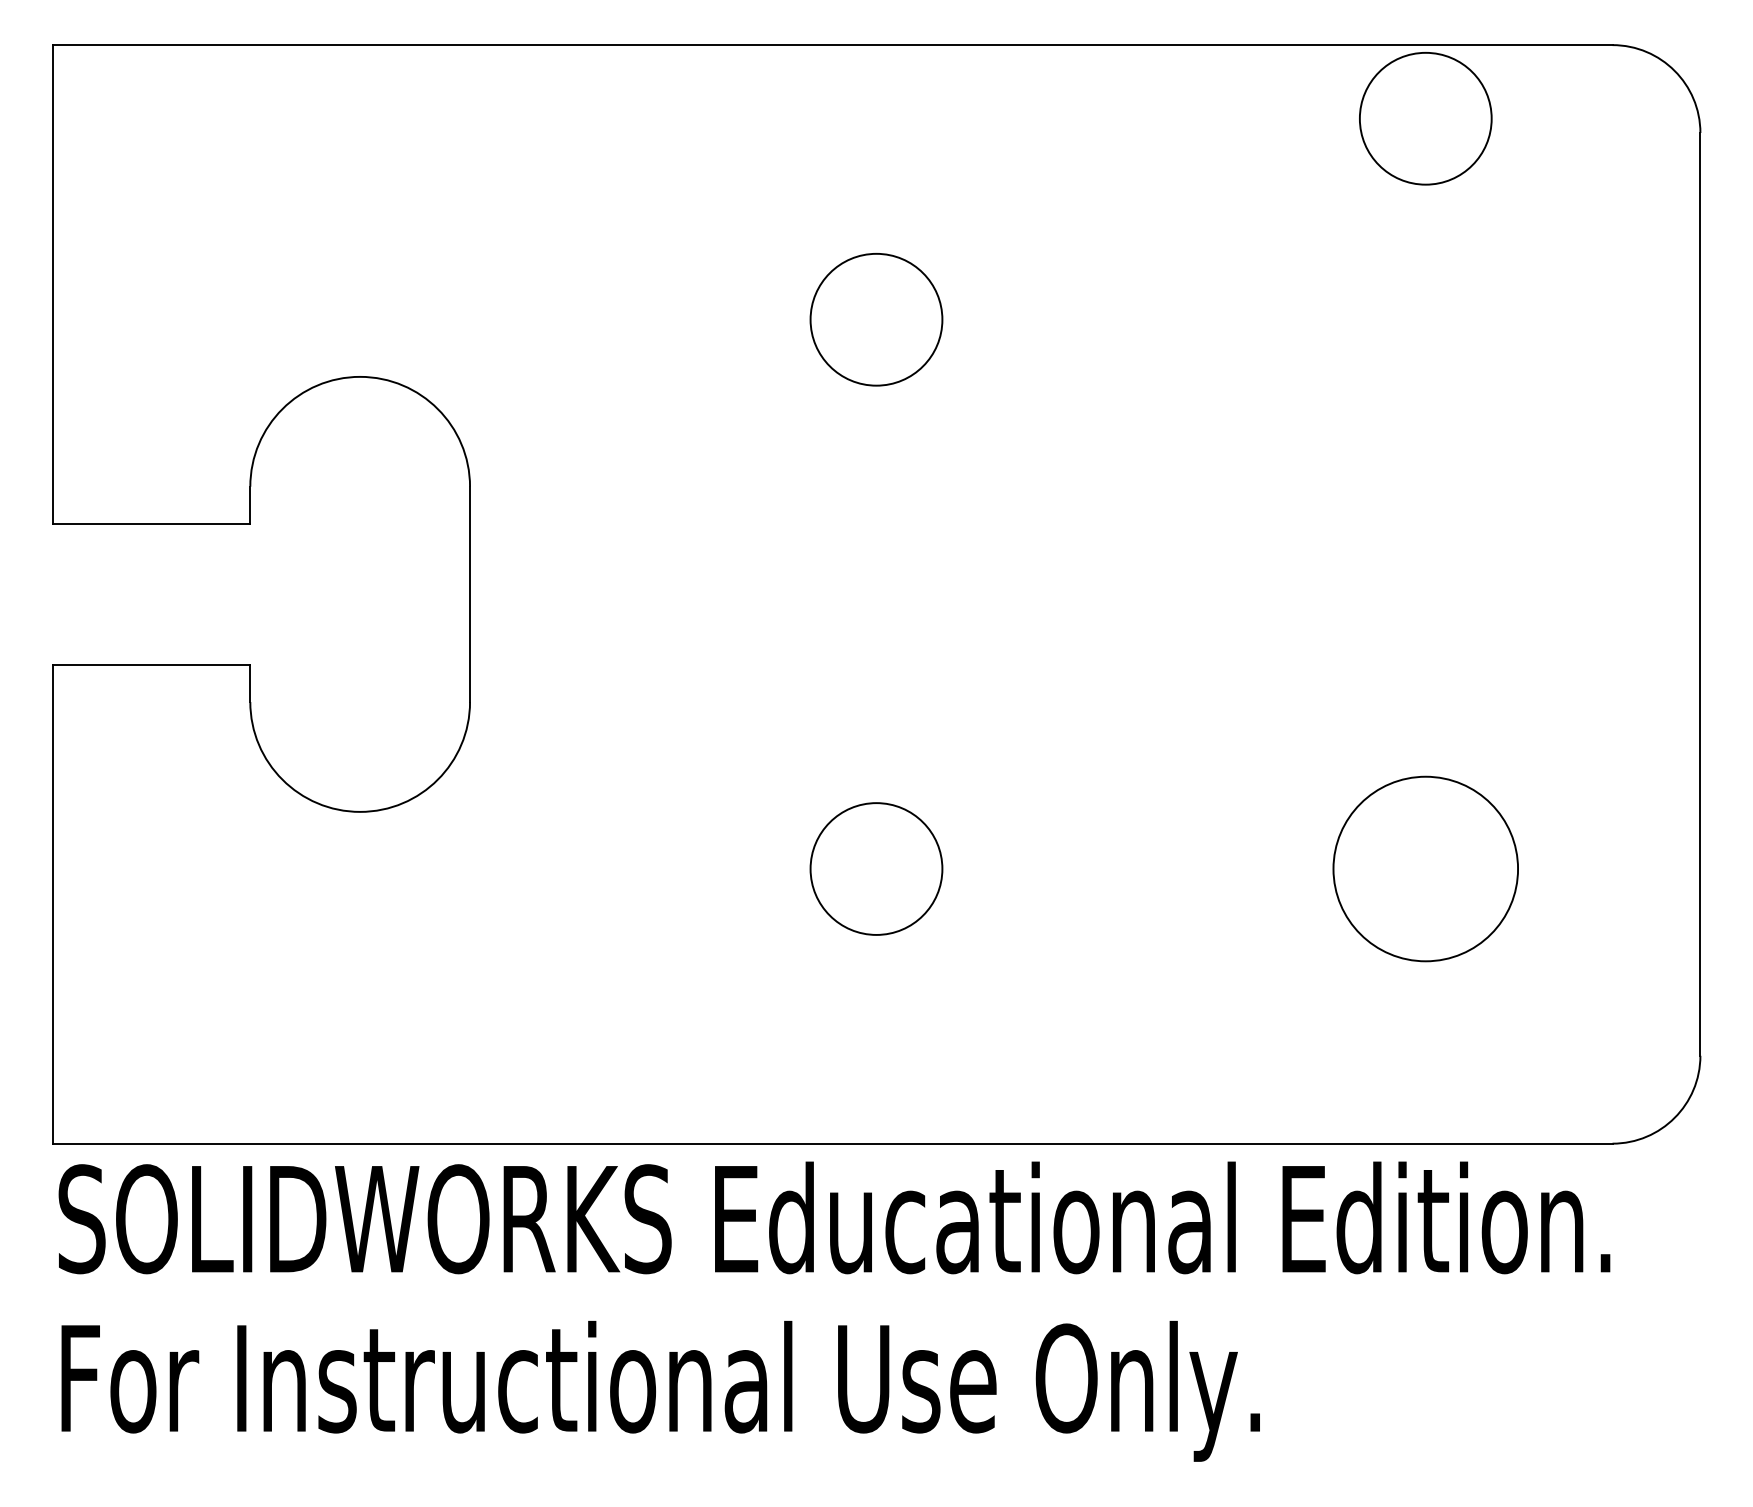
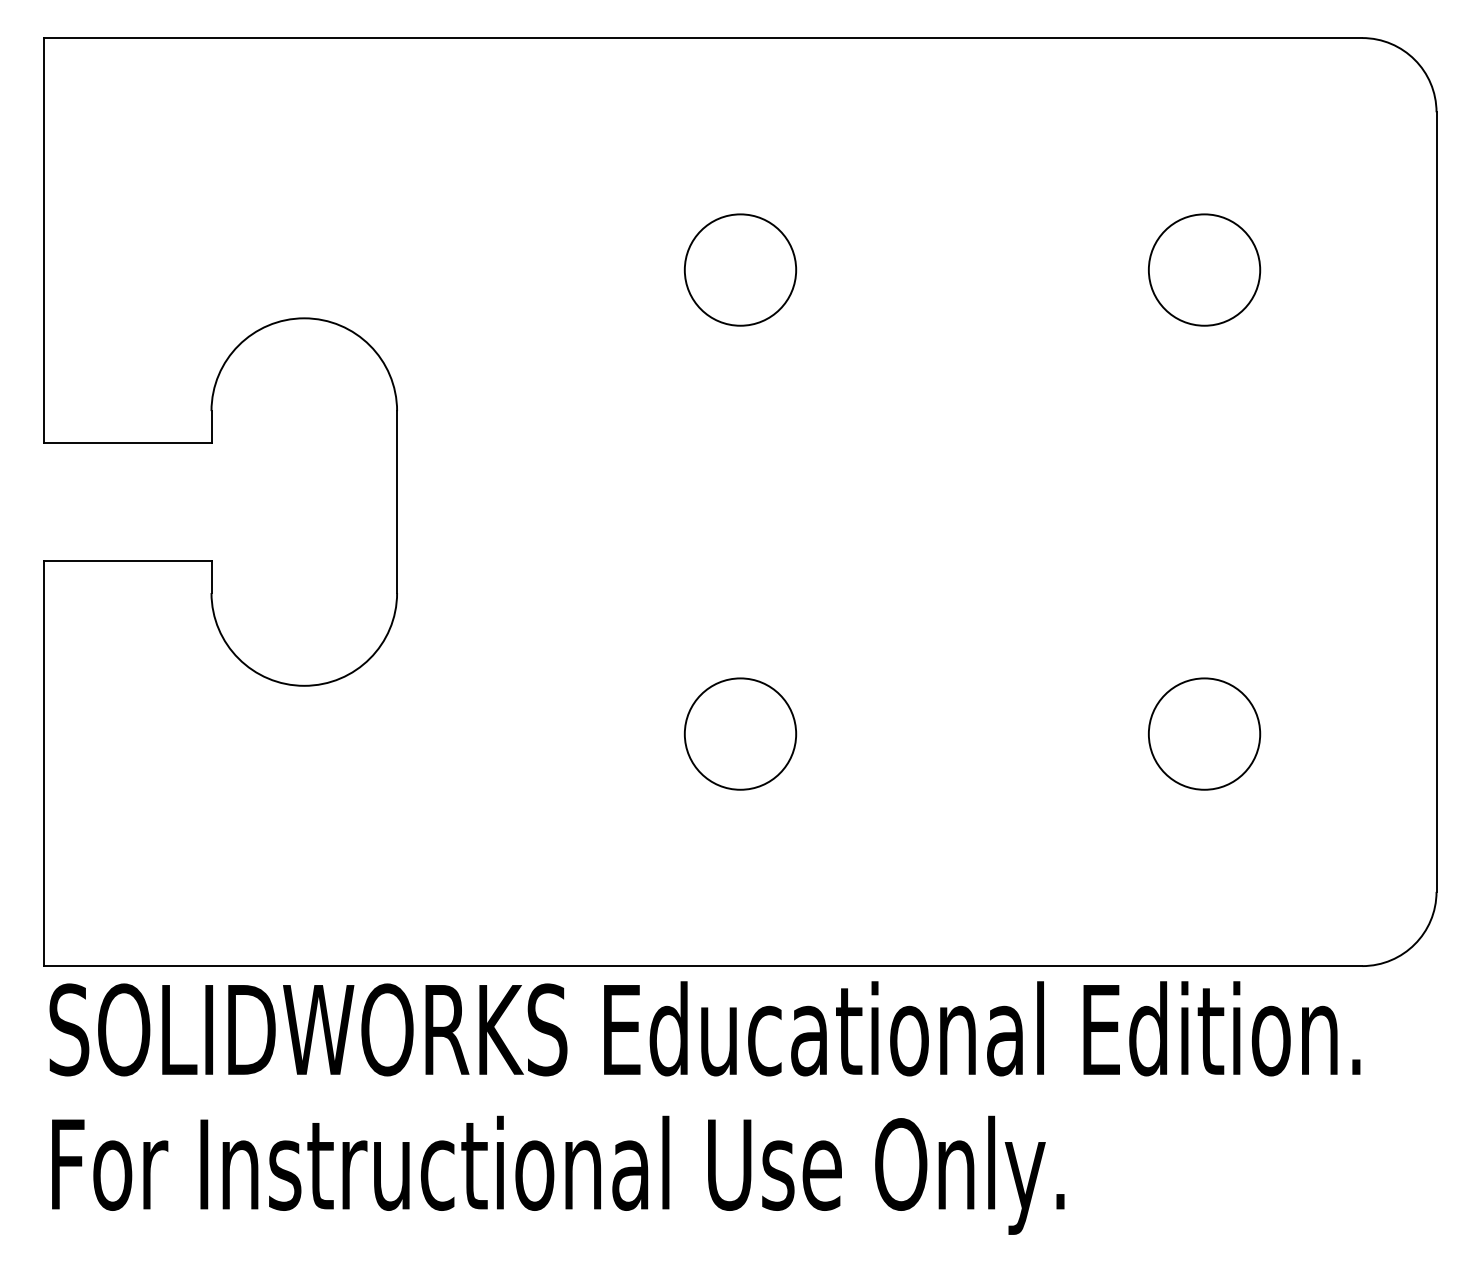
circle: (1425, 118) -> (1204, 269), moved
circle: (1425, 868) -> (1204, 733), size x0.71

